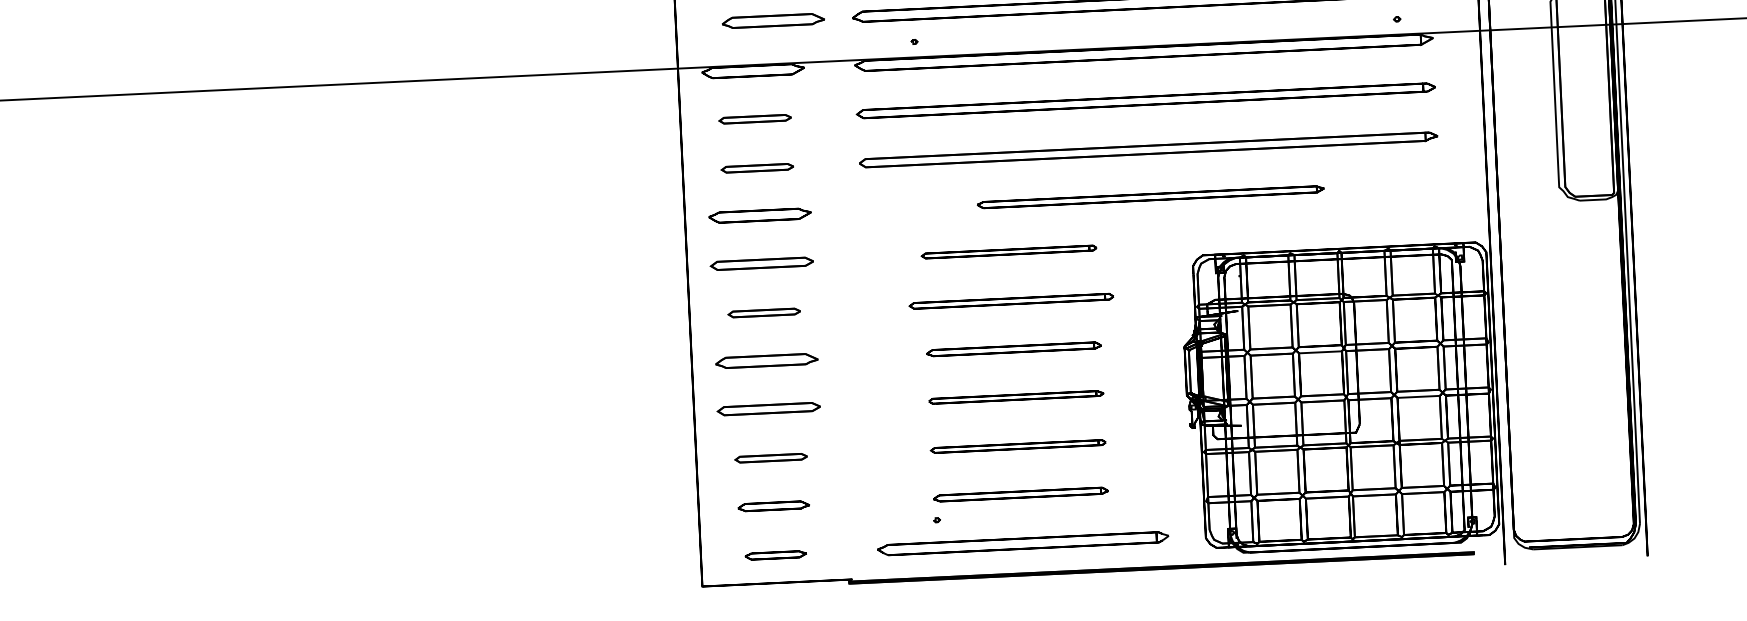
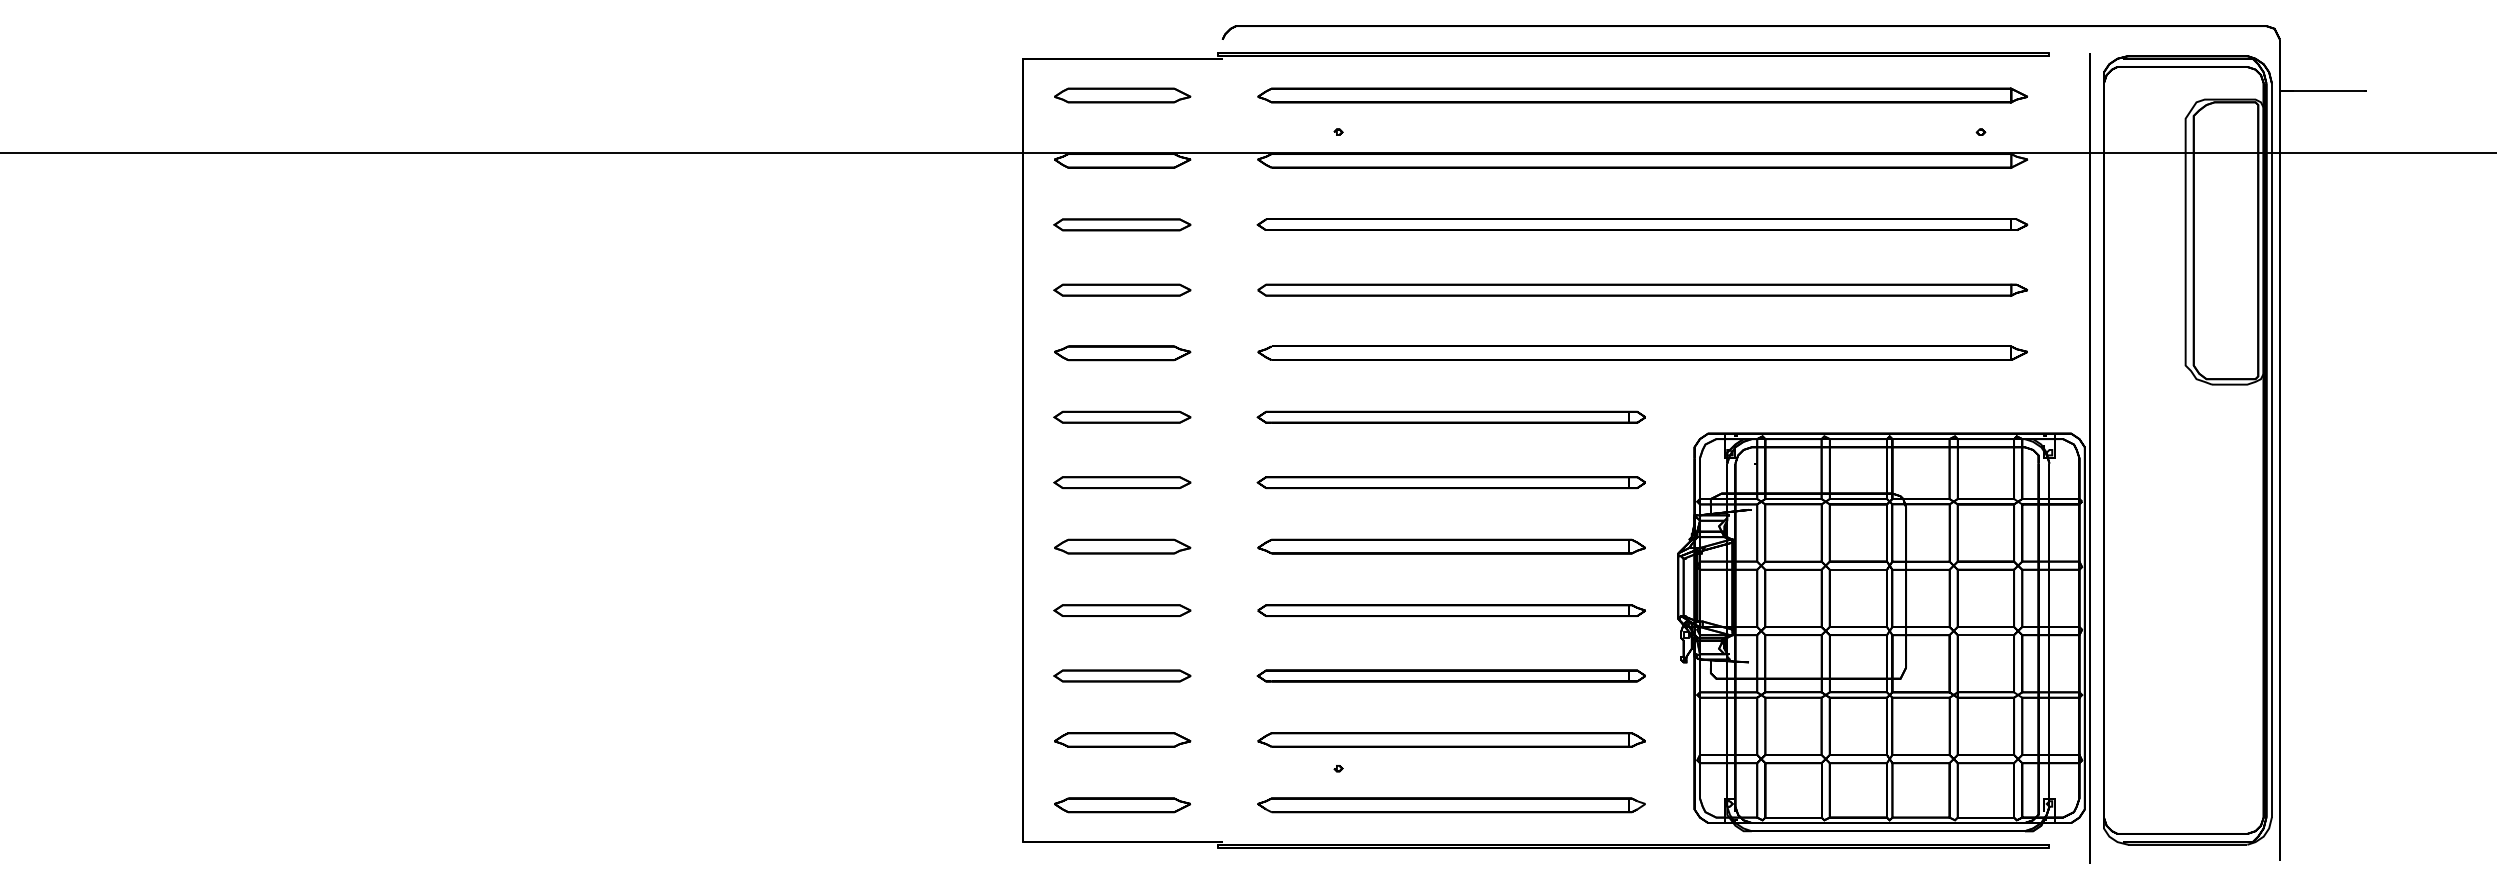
part: (773, 20) -> (1122, 95), moved
part: (755, 118) -> (1122, 224), size x1.43
part: (757, 167) -> (1122, 289), size x1.43
part: (1150, 196) -> (1642, 352), size x1.67
part: (1008, 251) -> (1450, 416), size x1.67
part: (1010, 301) -> (1450, 482), size x1.43
part: (764, 312) -> (1122, 482), size x1.43
part: (1013, 349) -> (1451, 546), size x1.67
part: (1016, 397) -> (1451, 610), size x1.67
part: (1017, 446) -> (1450, 675), size x1.67
part: (771, 457) -> (1122, 675), size x1.43
part: (1020, 494) -> (1451, 739), size x1.67
part: (773, 505) -> (1122, 739), size x1.43
part: (775, 555) -> (1122, 805), size x1.67

